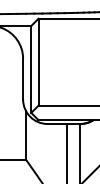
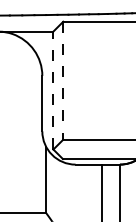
line: (38, 62) -> (63, 81), solid -> dashed
line: (31, 68) -> (53, 89), solid -> dashed

